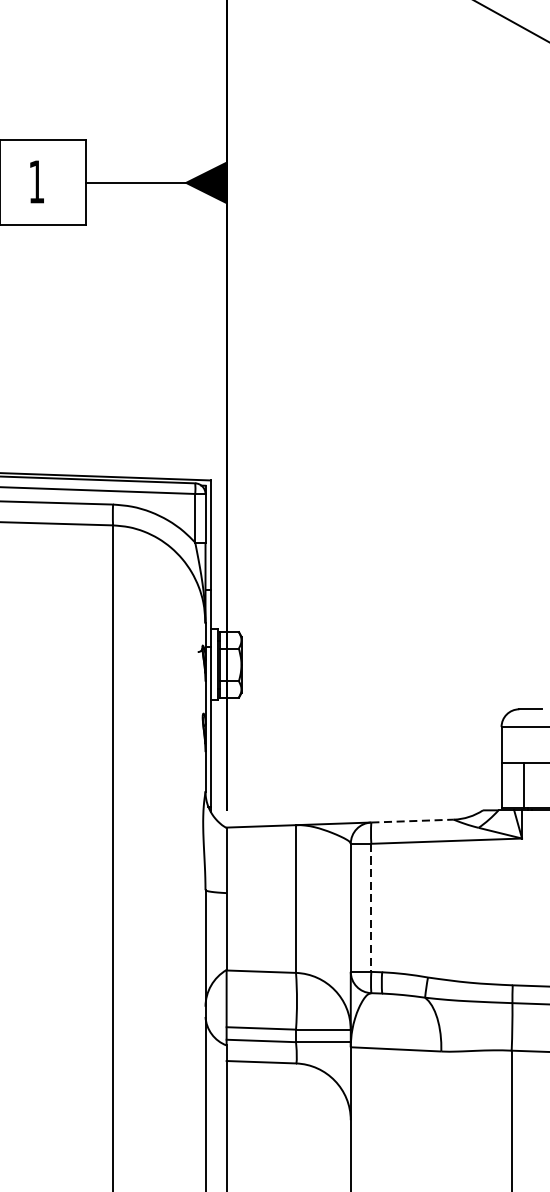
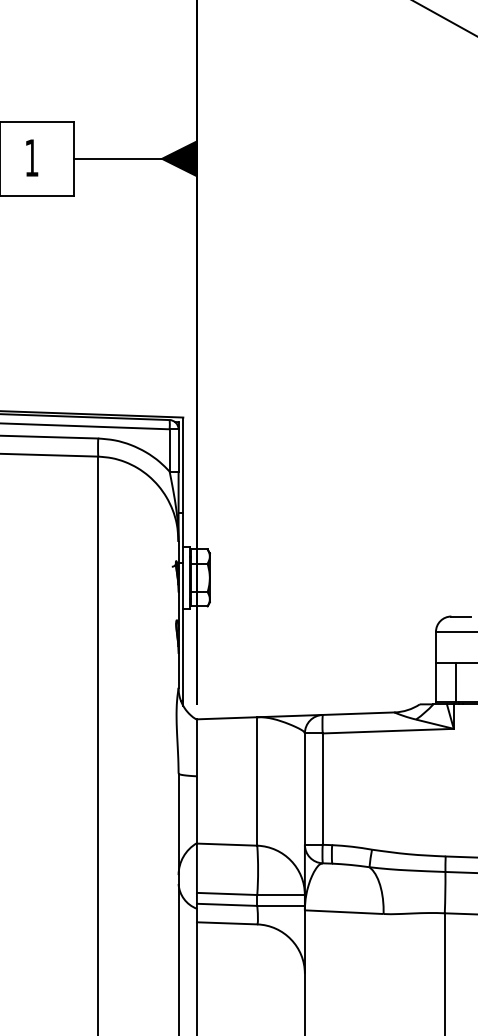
line: (412, 820) -> (358, 713), dashed -> solid
line: (371, 908) -> (322, 789), dashed -> solid

